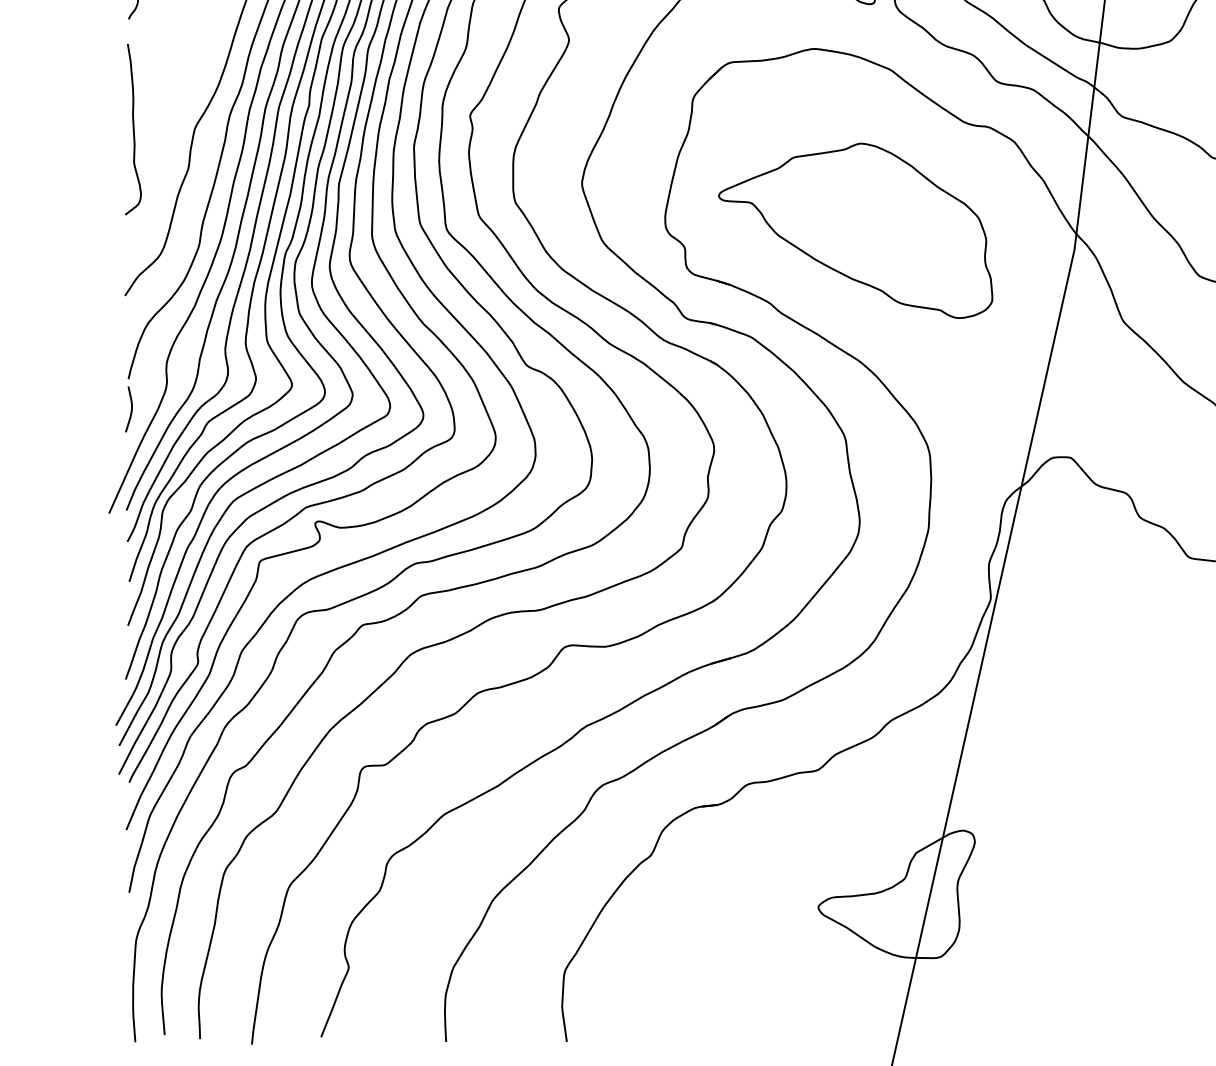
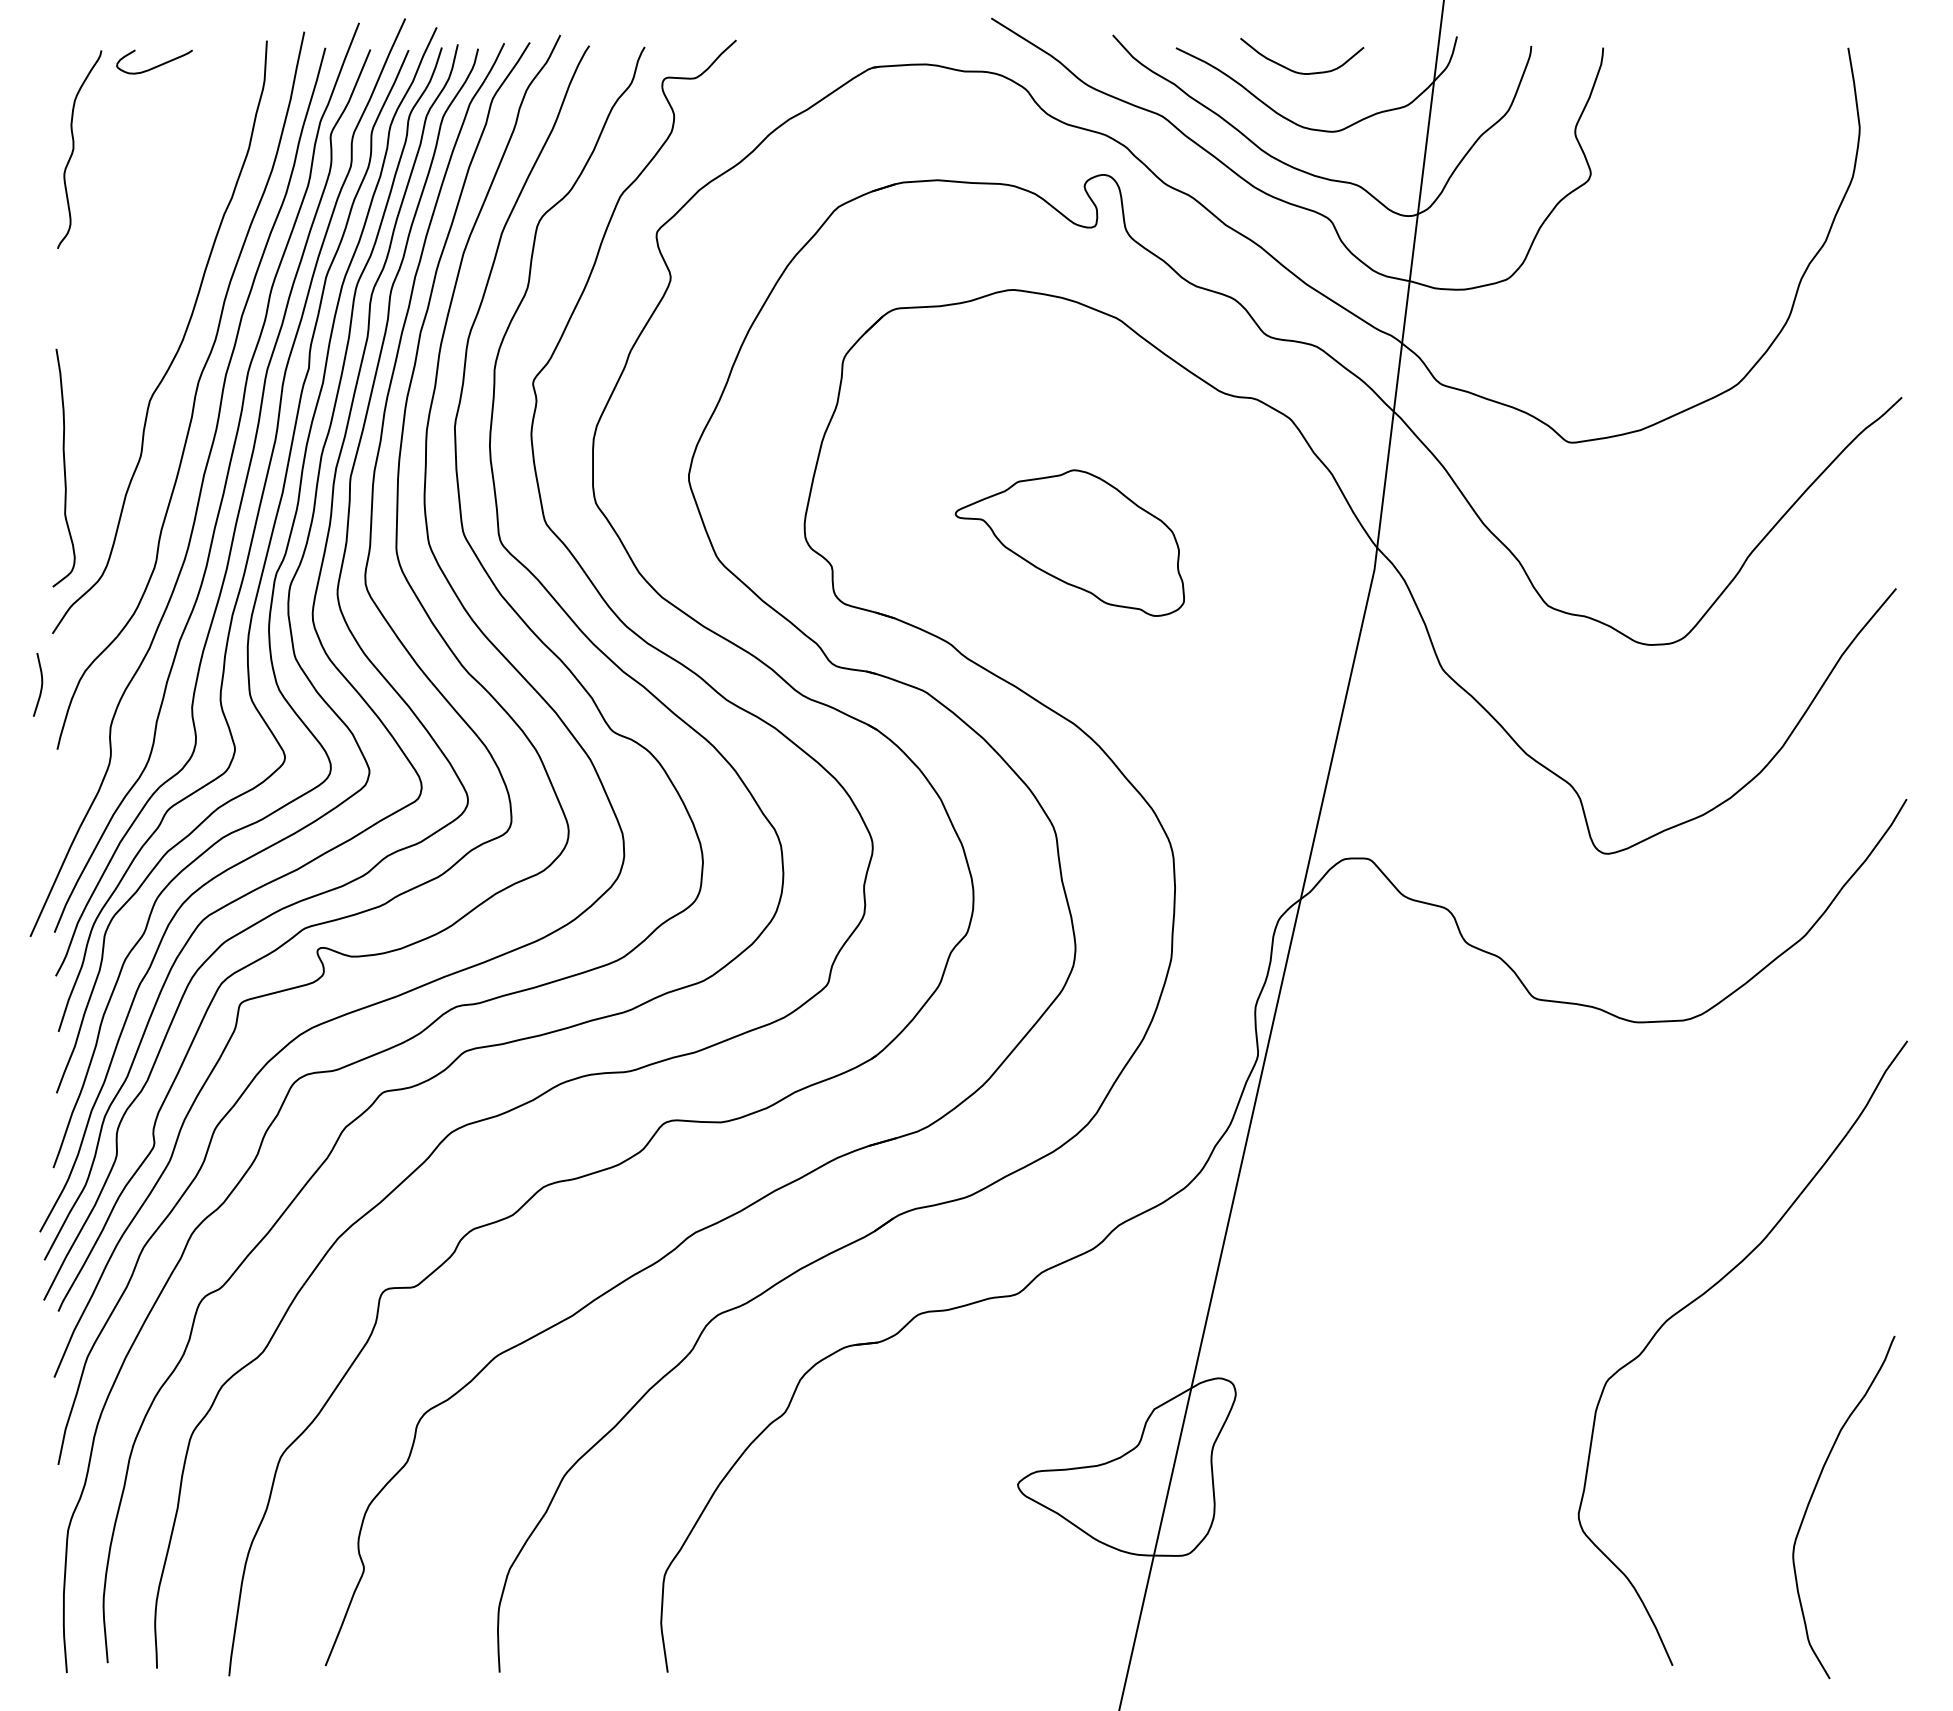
curve: (132, 129) -> (63, 467), moved
part: (855, 230) -> (1069, 542), size x0.6
curve: (131, 409) -> (41, 684), moved

